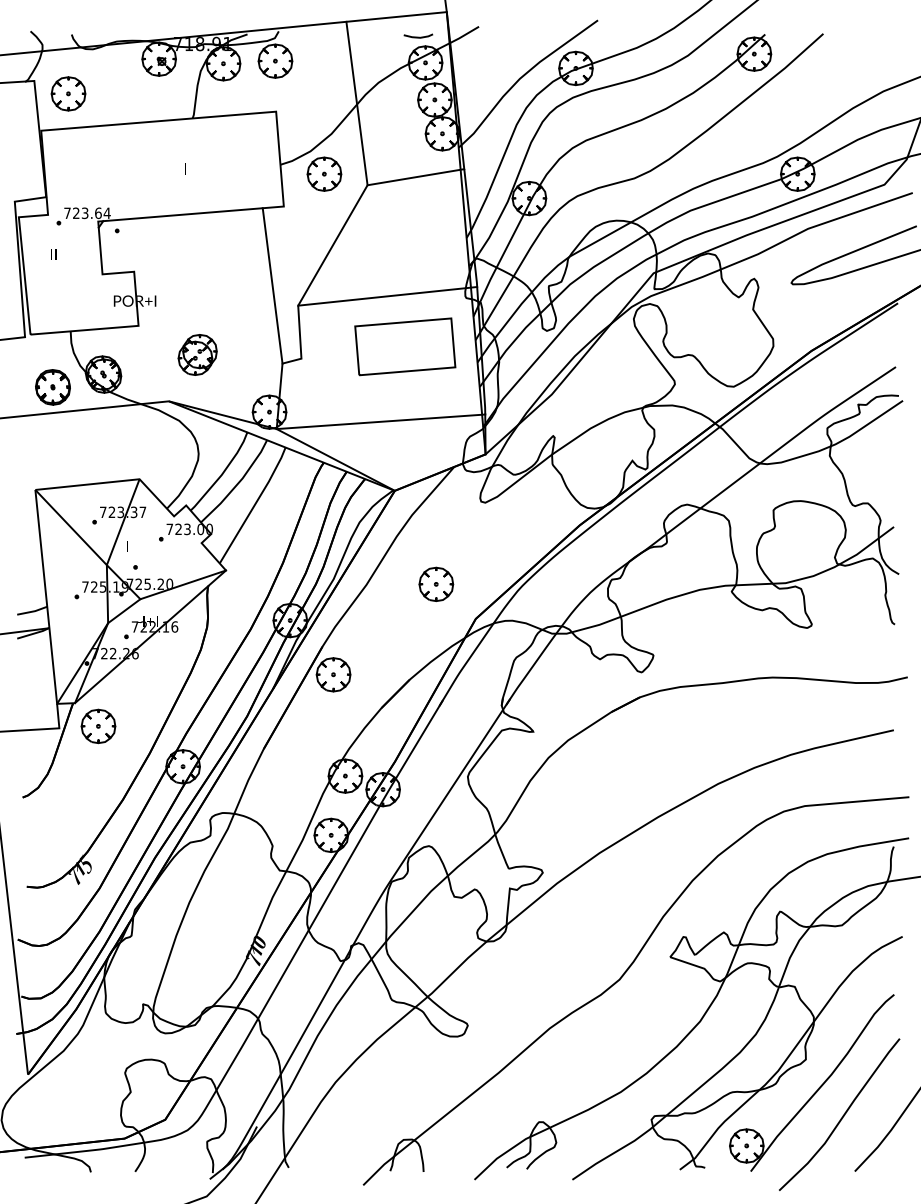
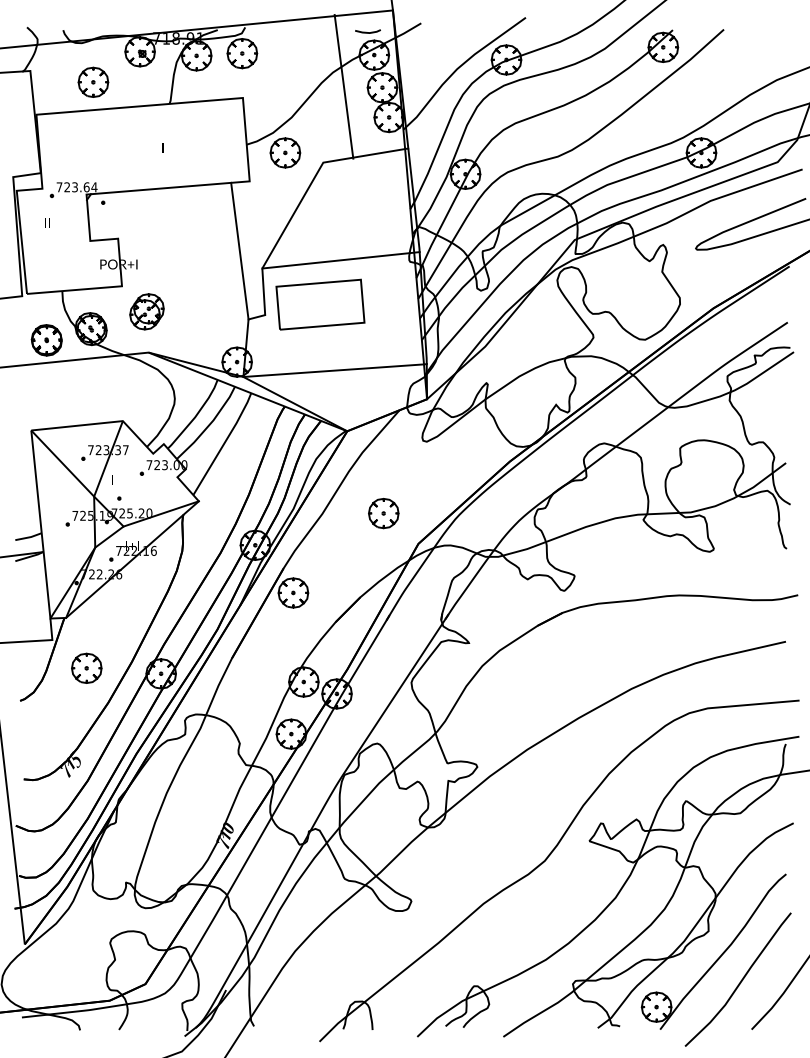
part: (68, 92) -> (93, 81), moved
line: (356, 103) -> (343, 86), moved
part: (405, 346) -> (320, 304), moved
part: (197, 354) -> (146, 311), moved
part: (98, 725) -> (86, 667), moved

